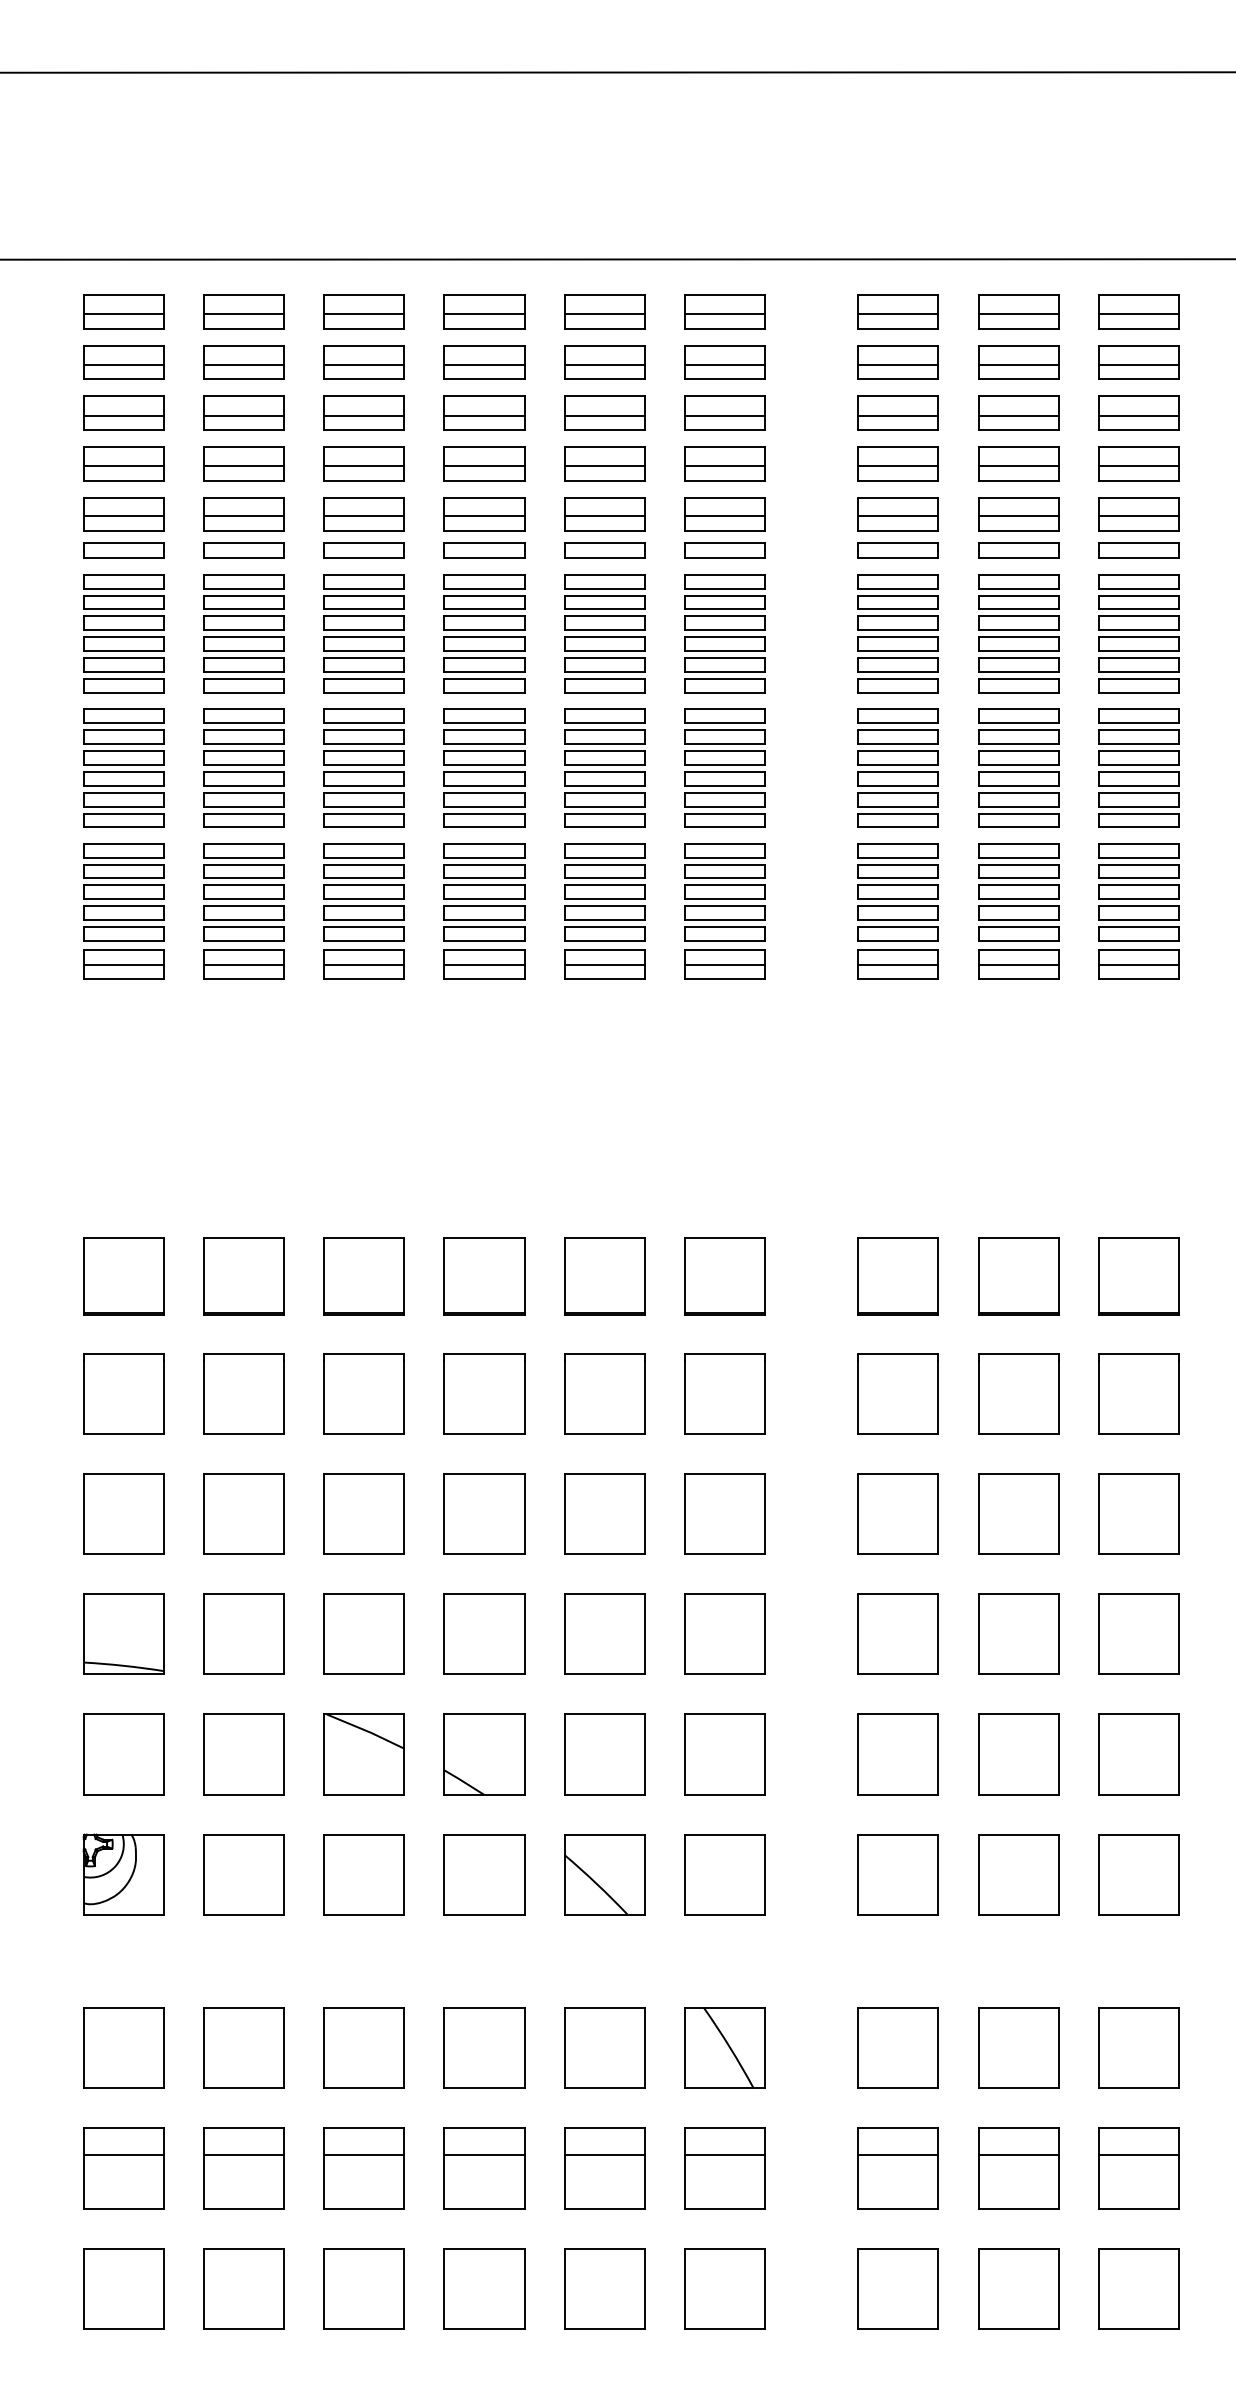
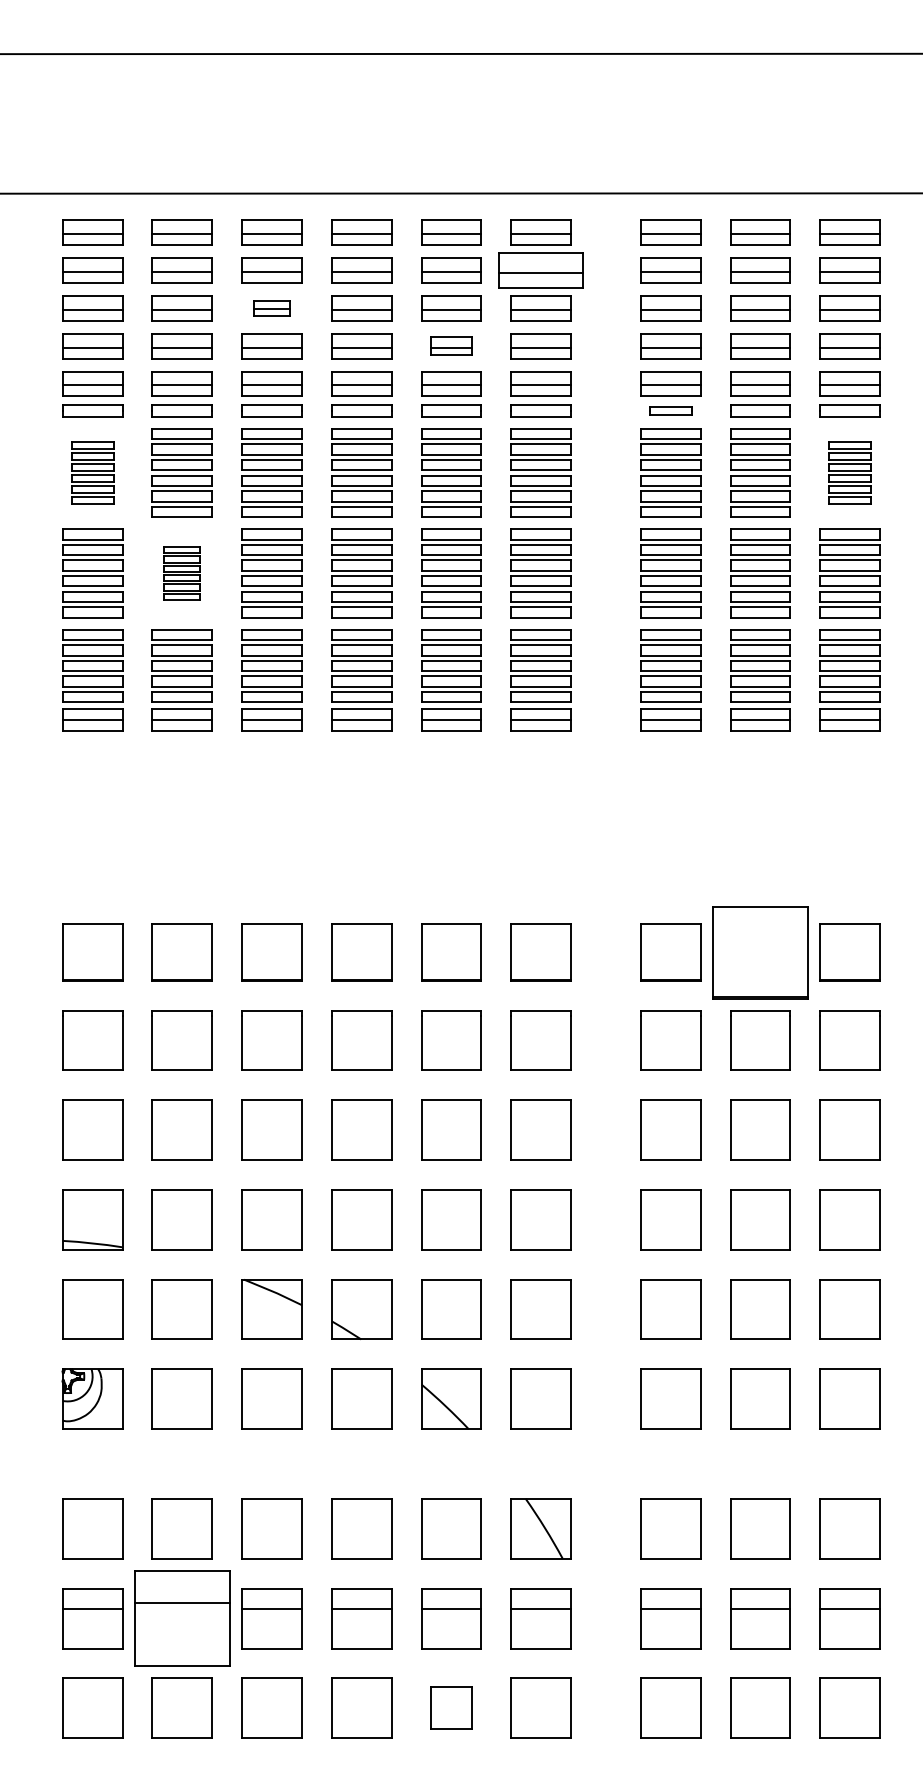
part: (723, 362) -> (540, 270), size x1.4
part: (363, 413) -> (271, 308), size x0.6
part: (604, 464) -> (451, 346), size x0.7
part: (897, 550) -> (670, 410), size x0.7
part: (123, 633) -> (92, 472), size x0.7
part: (1137, 633) -> (849, 472), size x0.7
part: (242, 768) -> (181, 573), size x0.6
part: (1018, 1276) -> (760, 952), size x1.6
part: (242, 2168) -> (181, 1618), size x1.6
part: (604, 2287) -> (451, 1707), size x0.7

